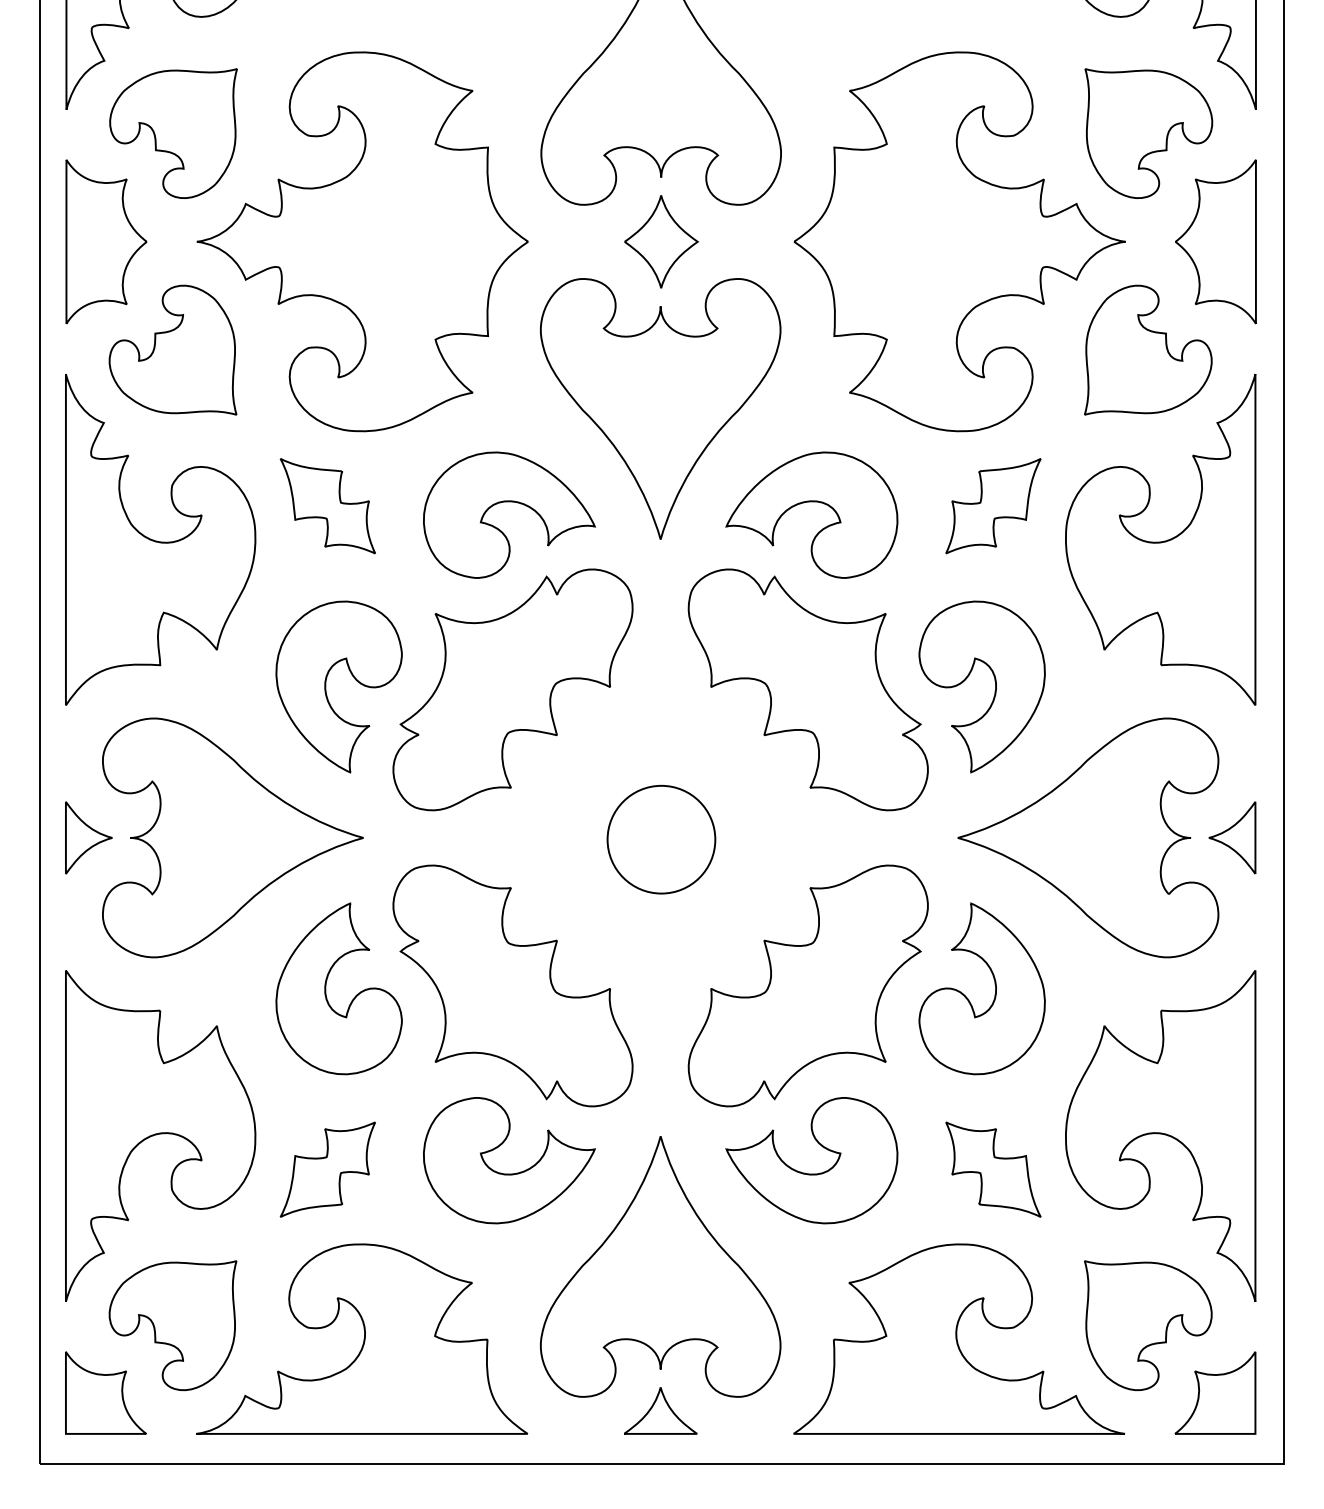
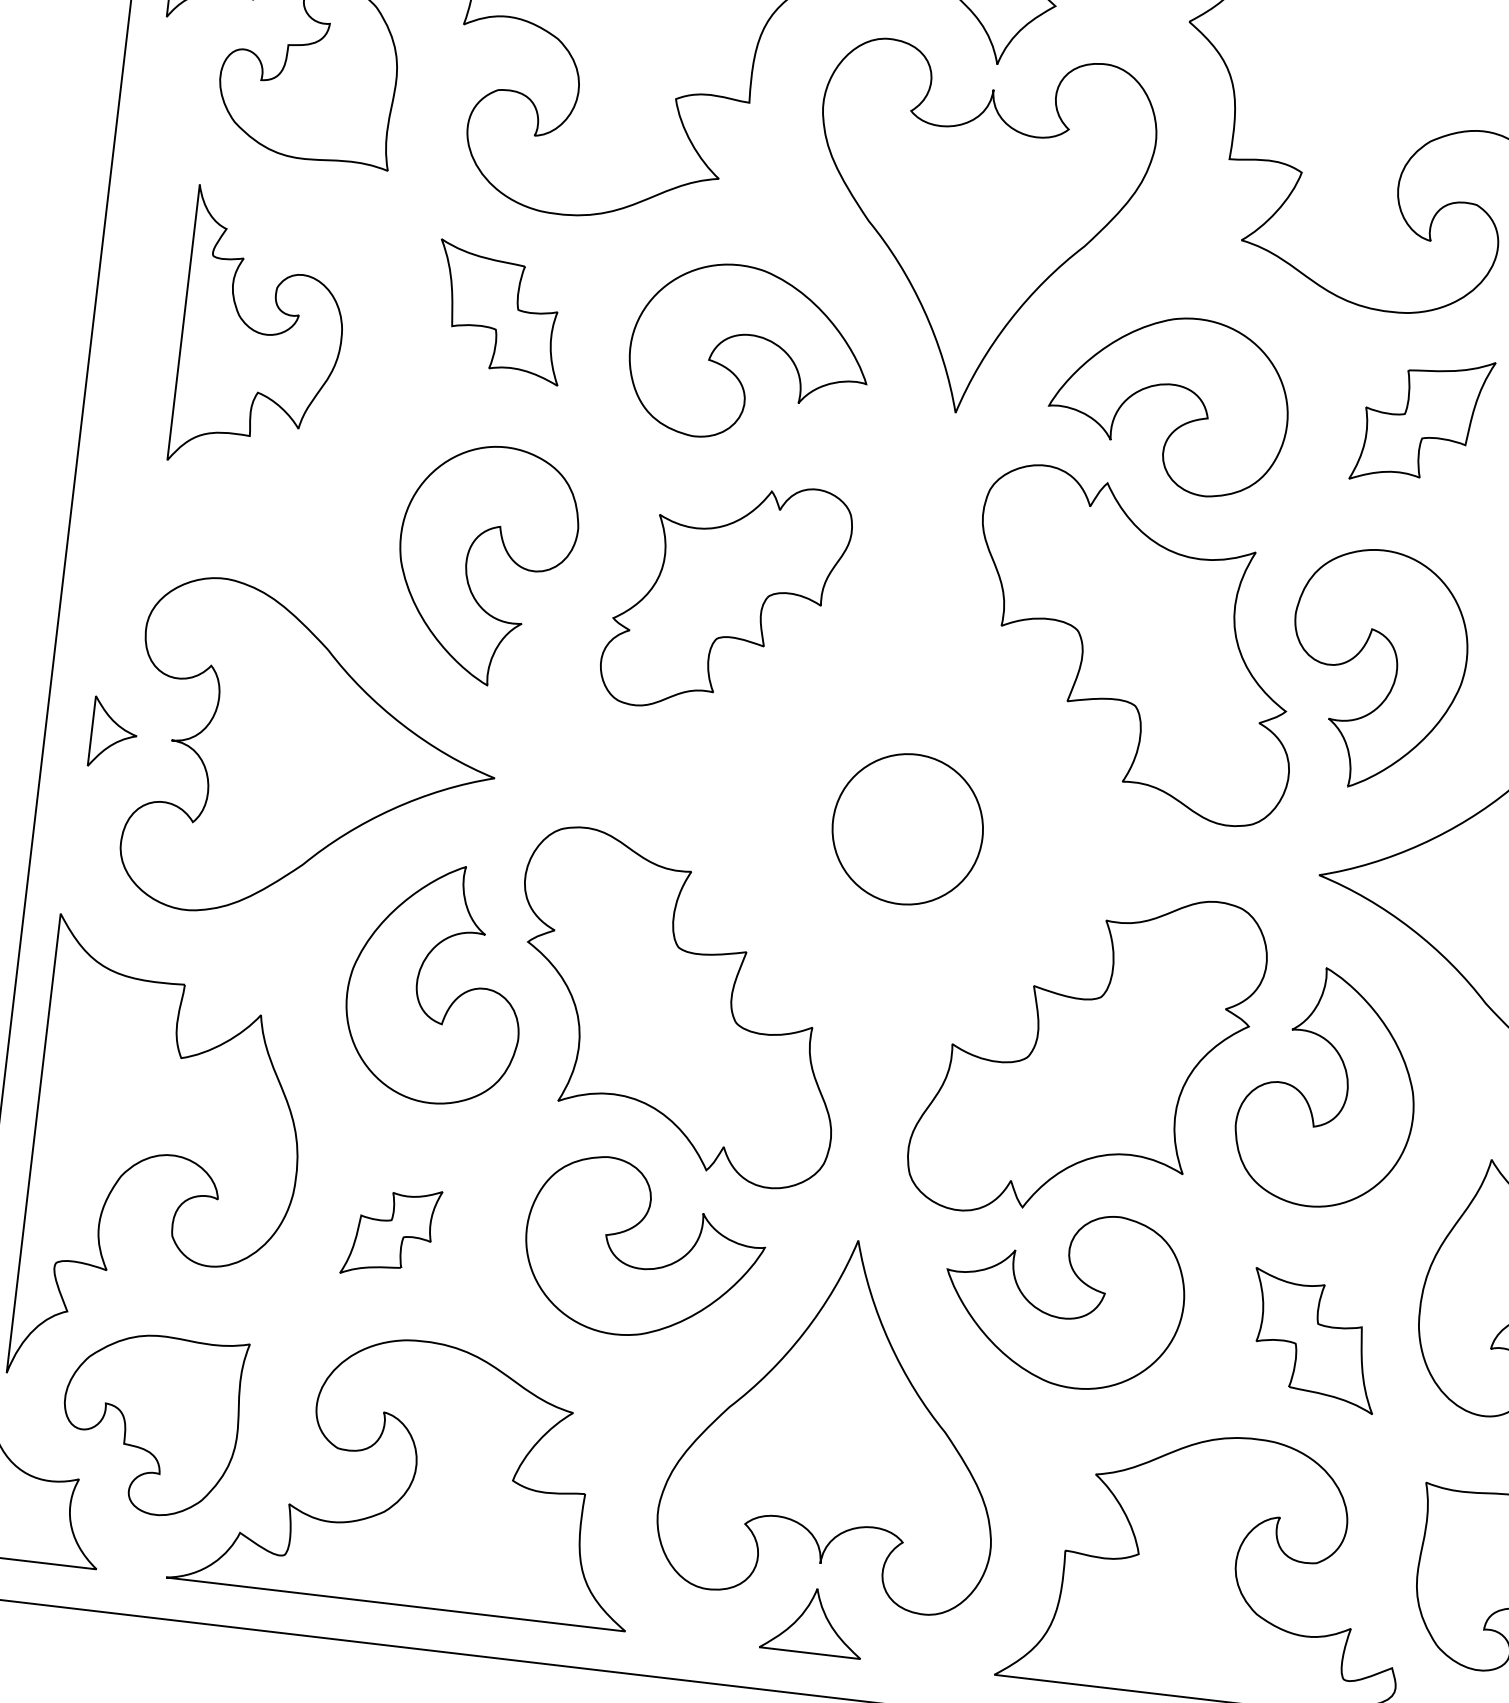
part: (160, 539) -> (262, 331), size x0.6
part: (512, 689) -> (725, 596), size x0.7
part: (88, 837) -> (113, 732), size x0.7
part: (327, 1169) -> (390, 1232), size x0.7

